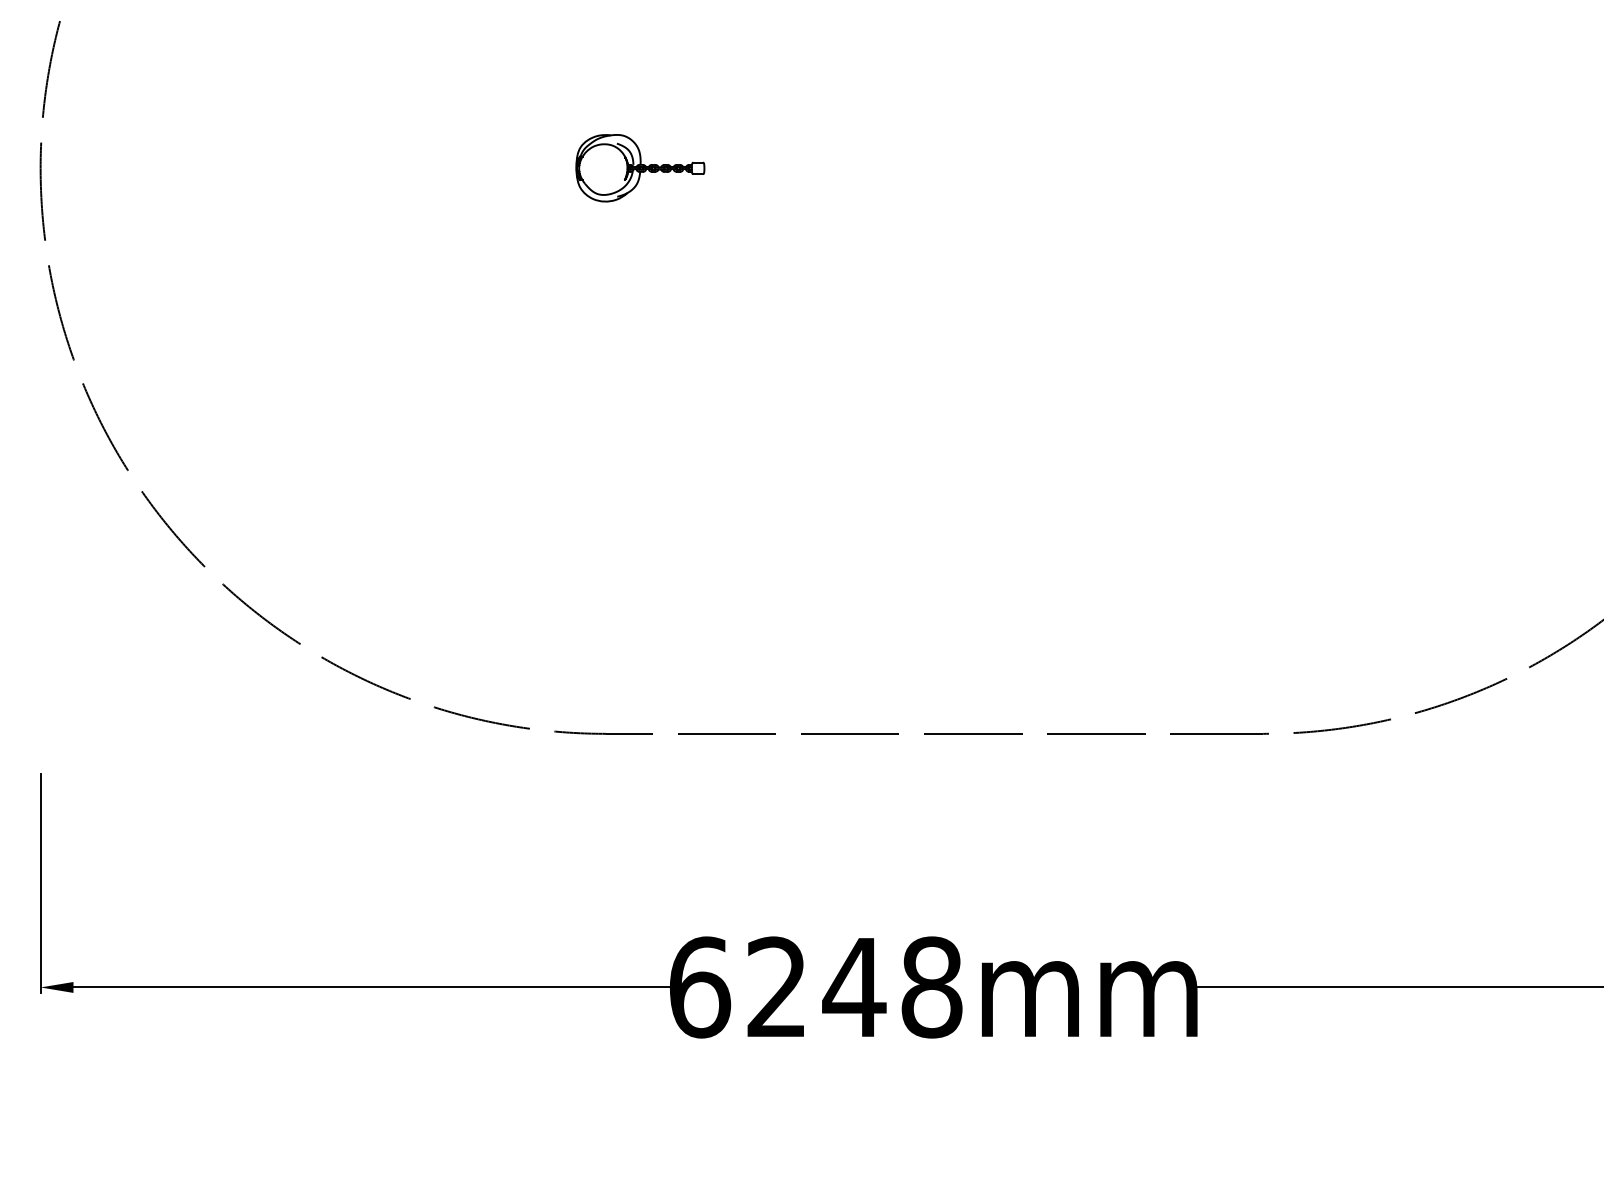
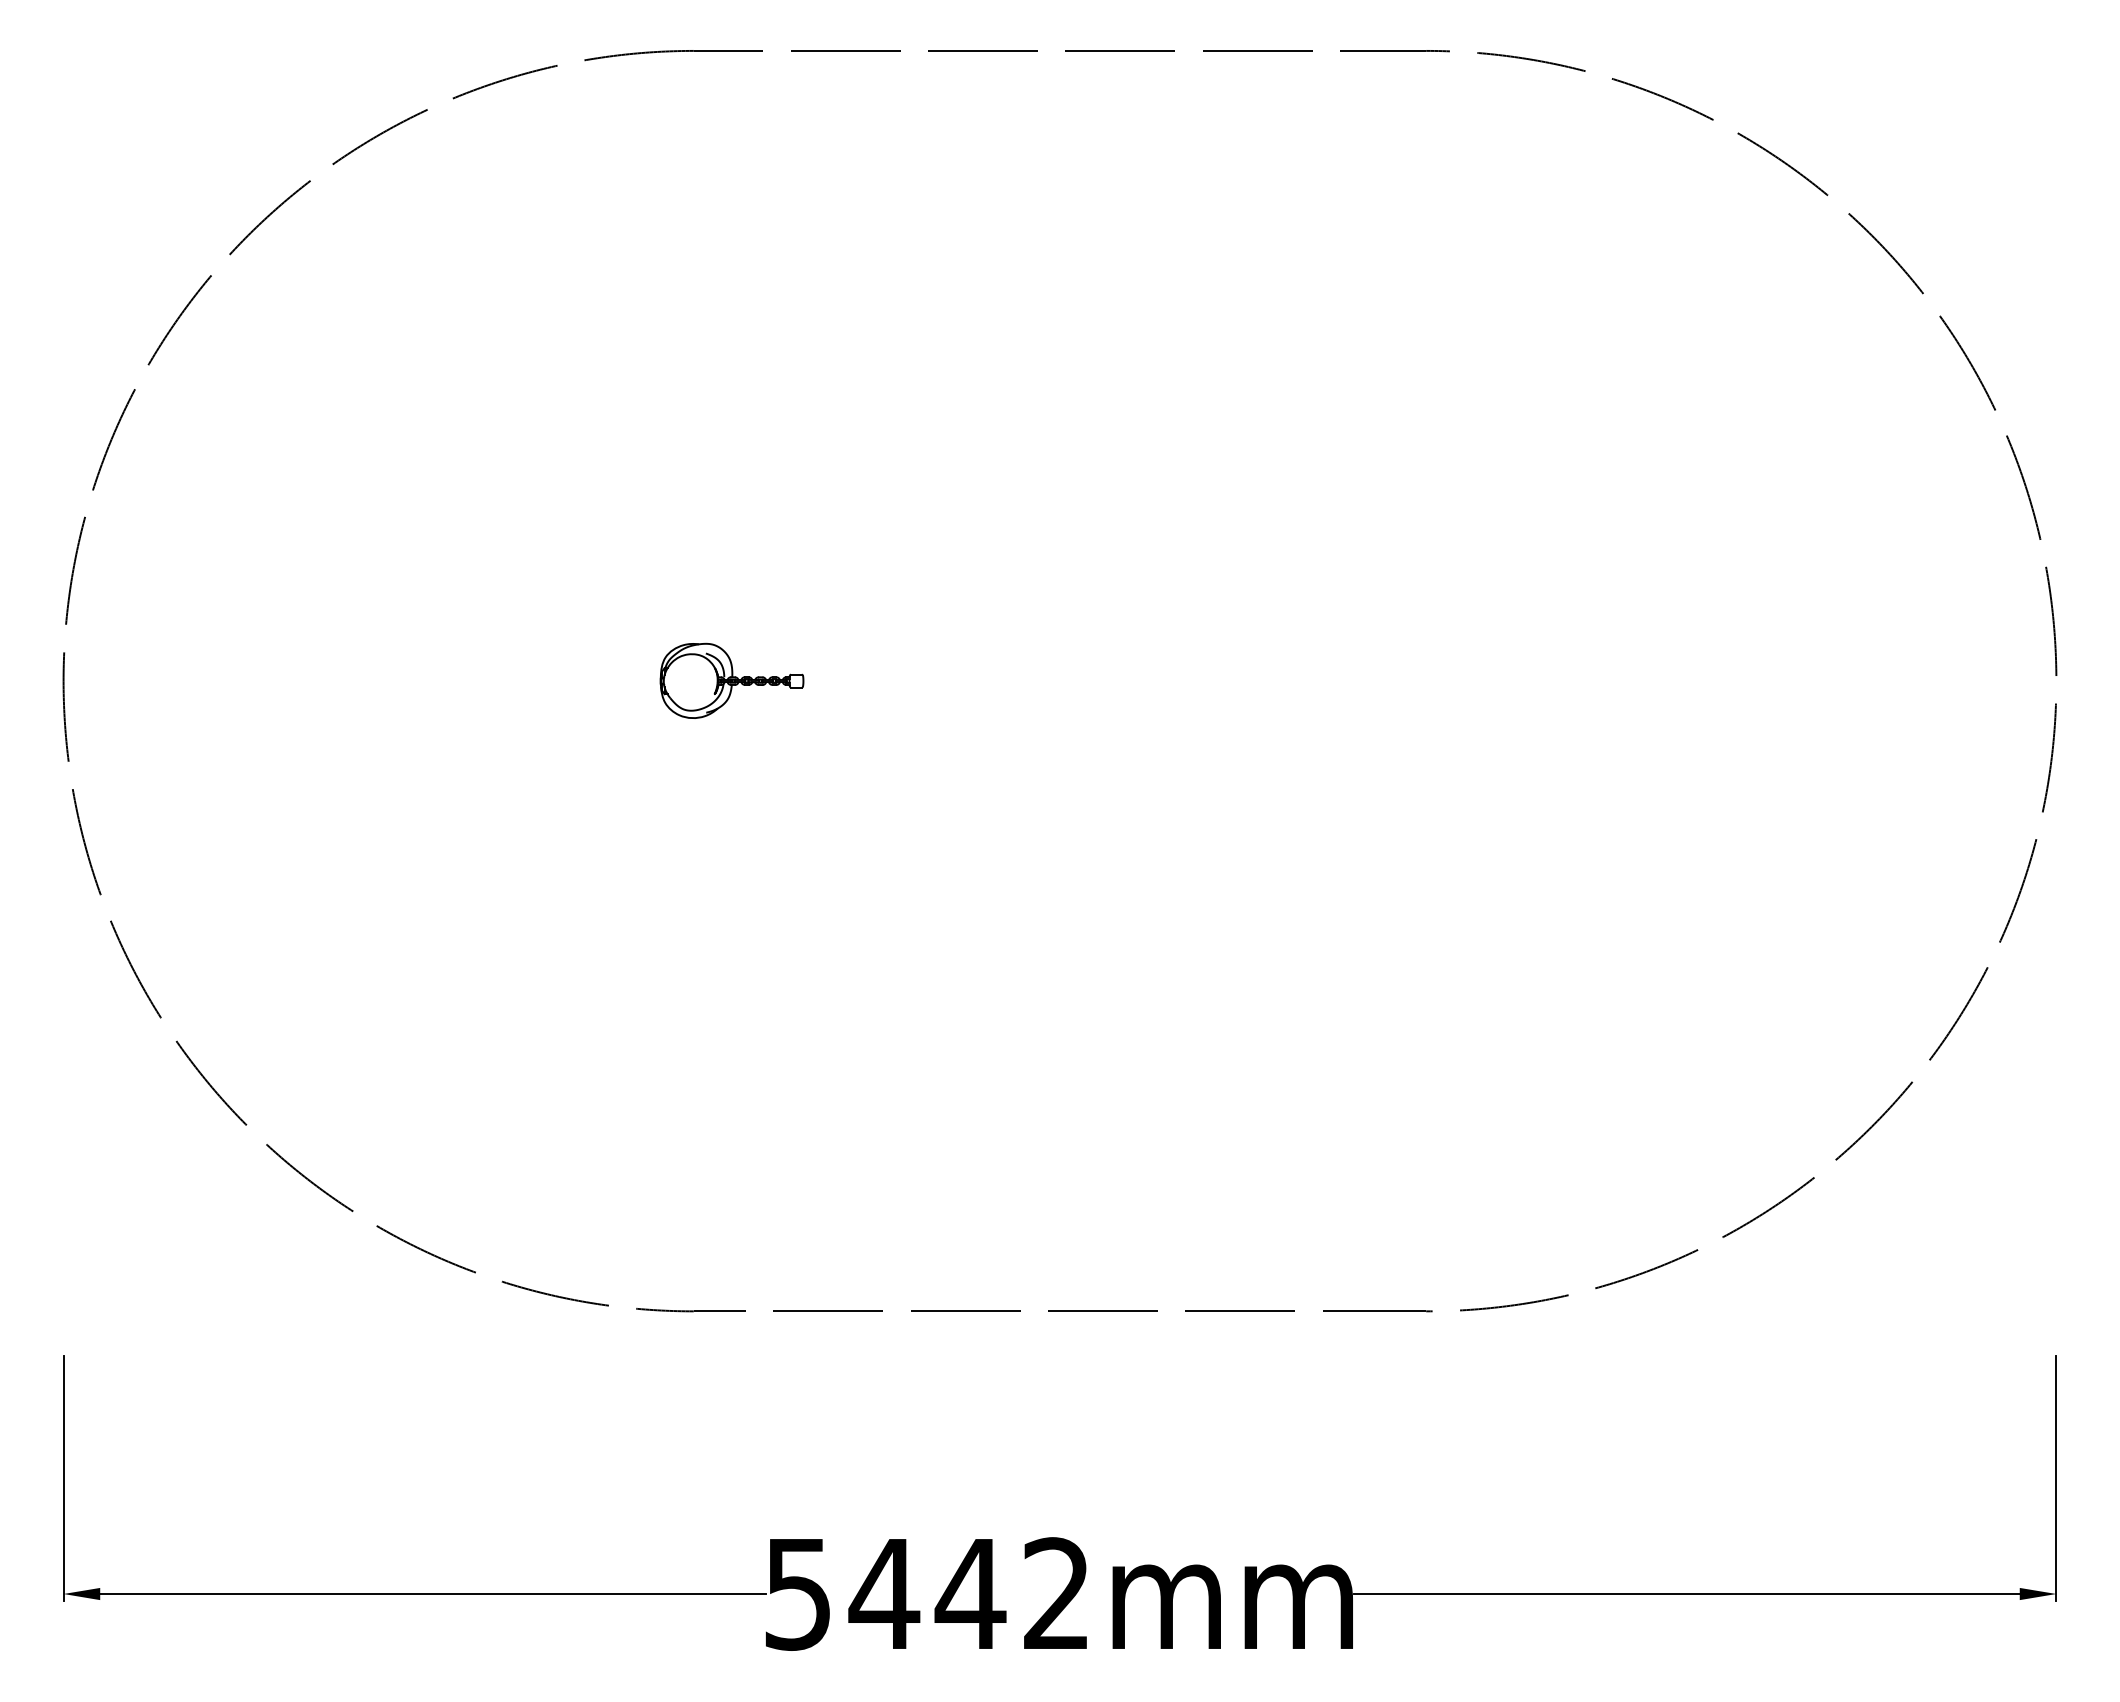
text: (816, 986) -> (928, 1593), 6248mm -> 5442mm

